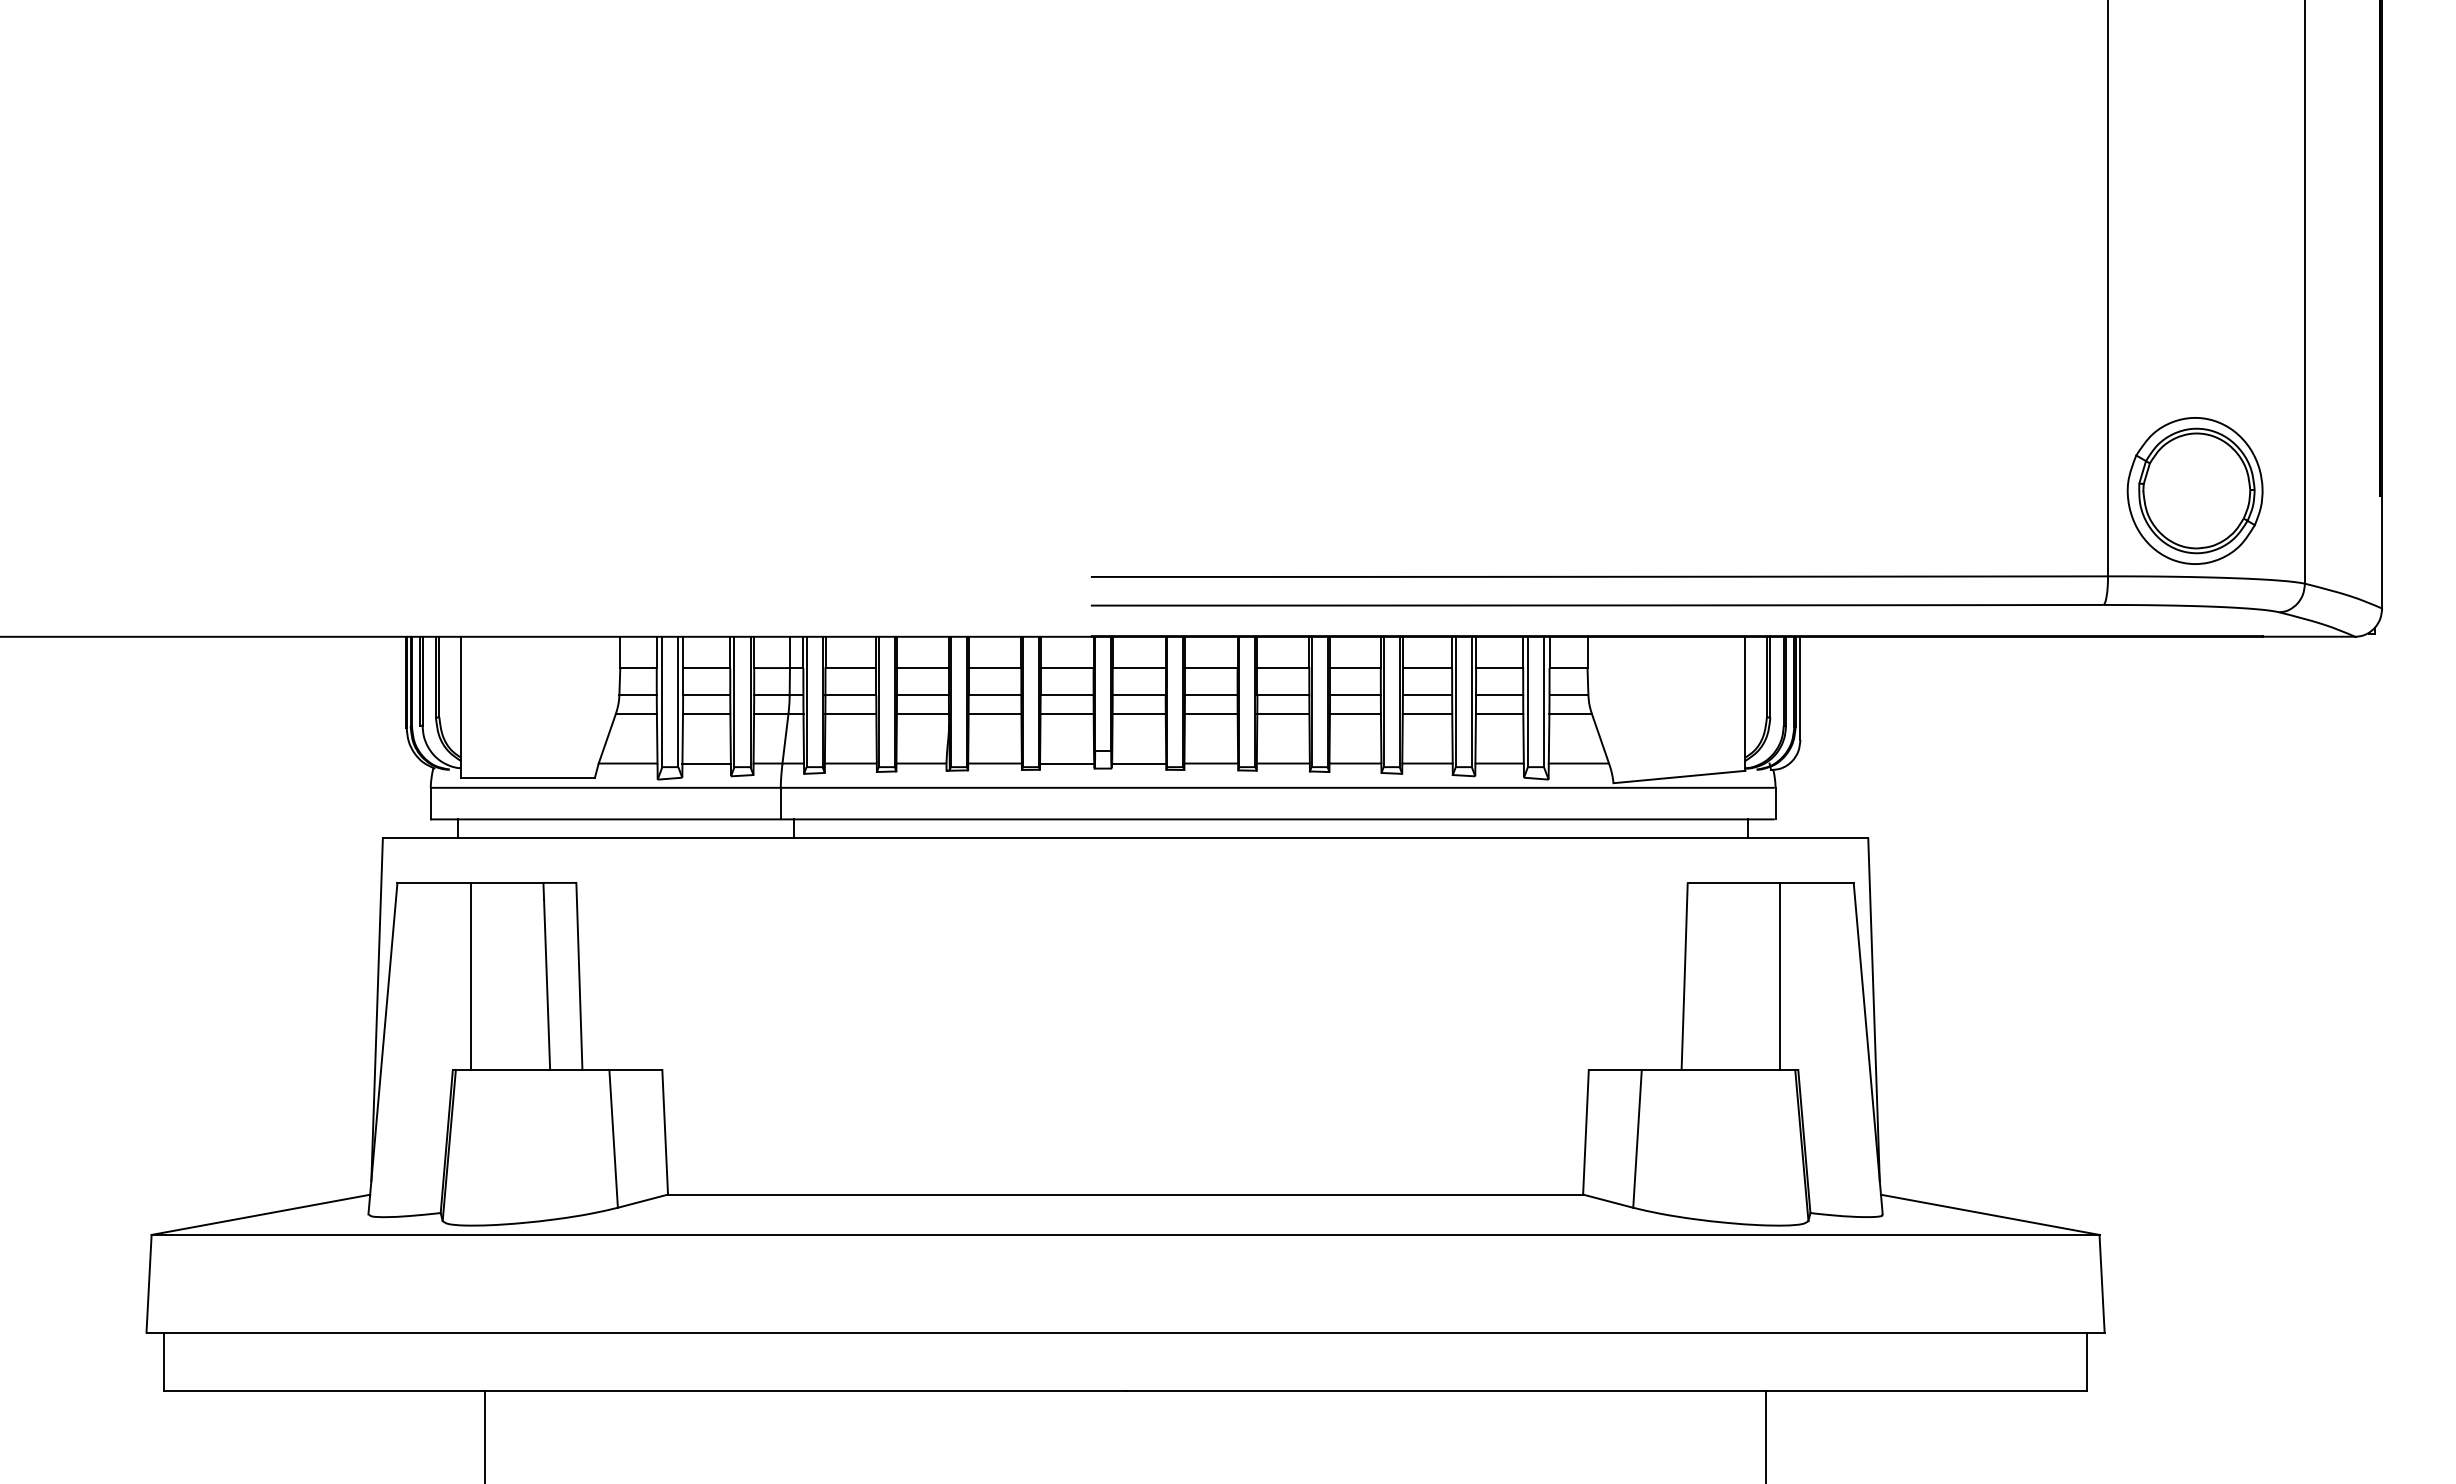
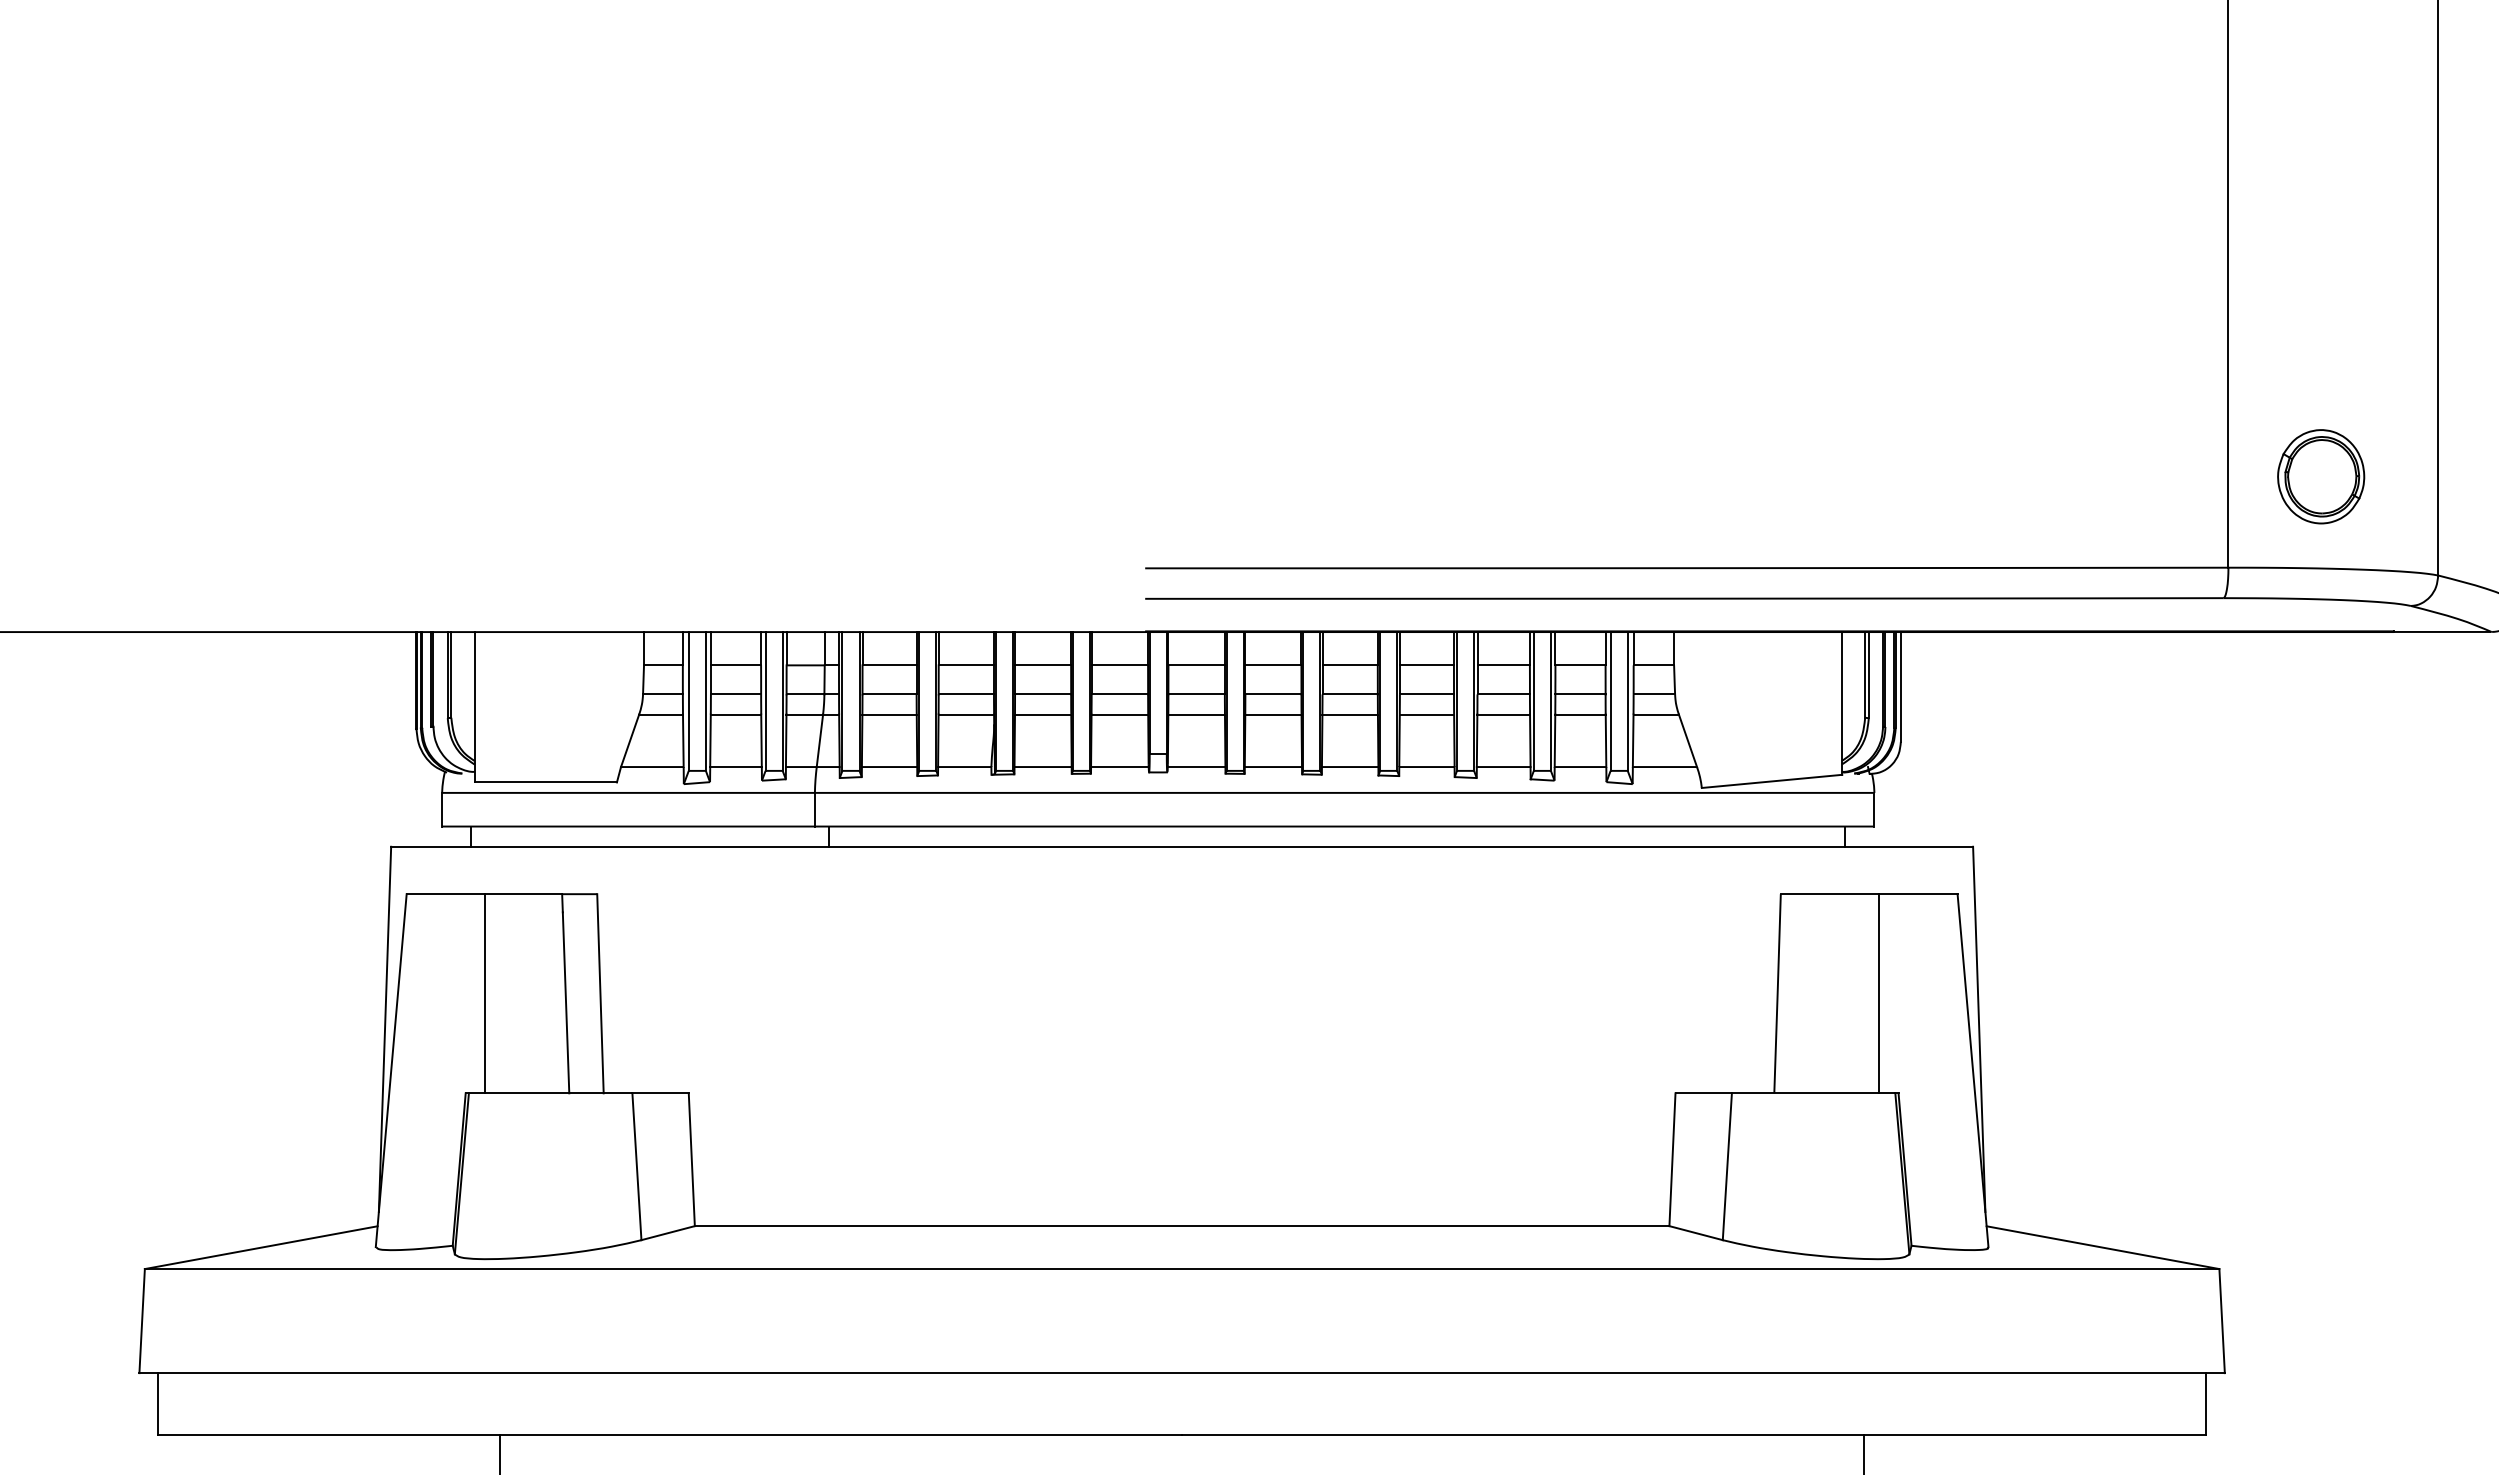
part: (2194, 490) -> (2320, 476), size x0.6

